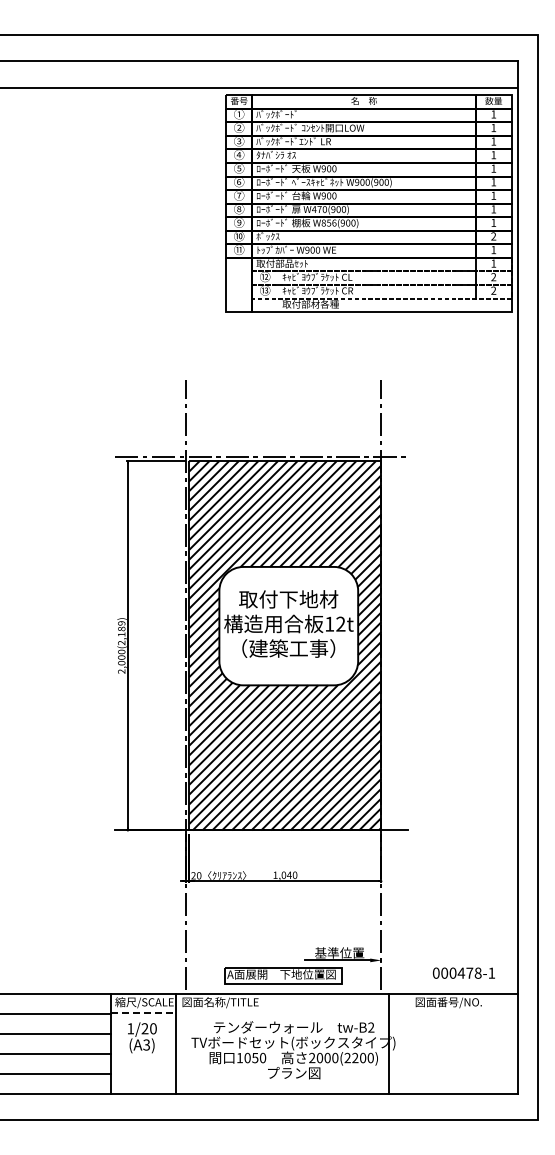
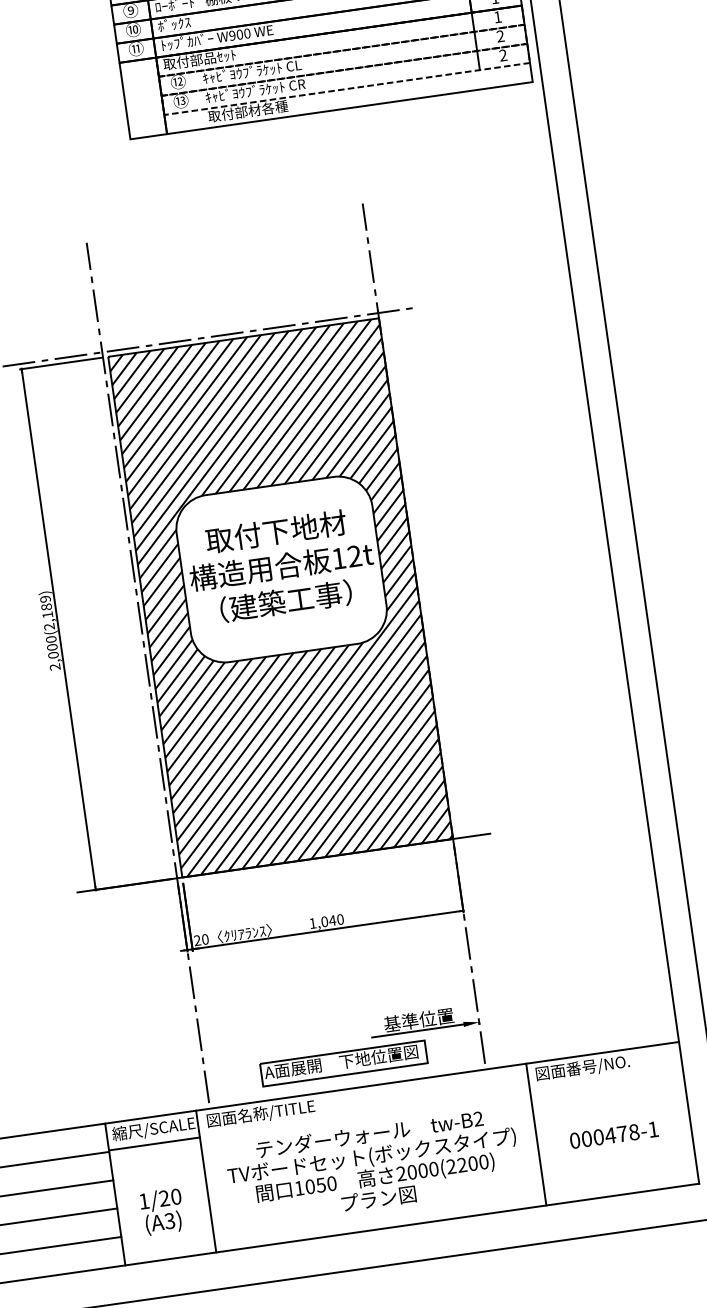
text: (463, 972) -> (613, 1134), moved
line: (144, 1012) -> (155, 1143), dashed -> solid
text: (142, 1037) -> (162, 1211), moved
line: (388, 1043) -> (535, 1133), moved

